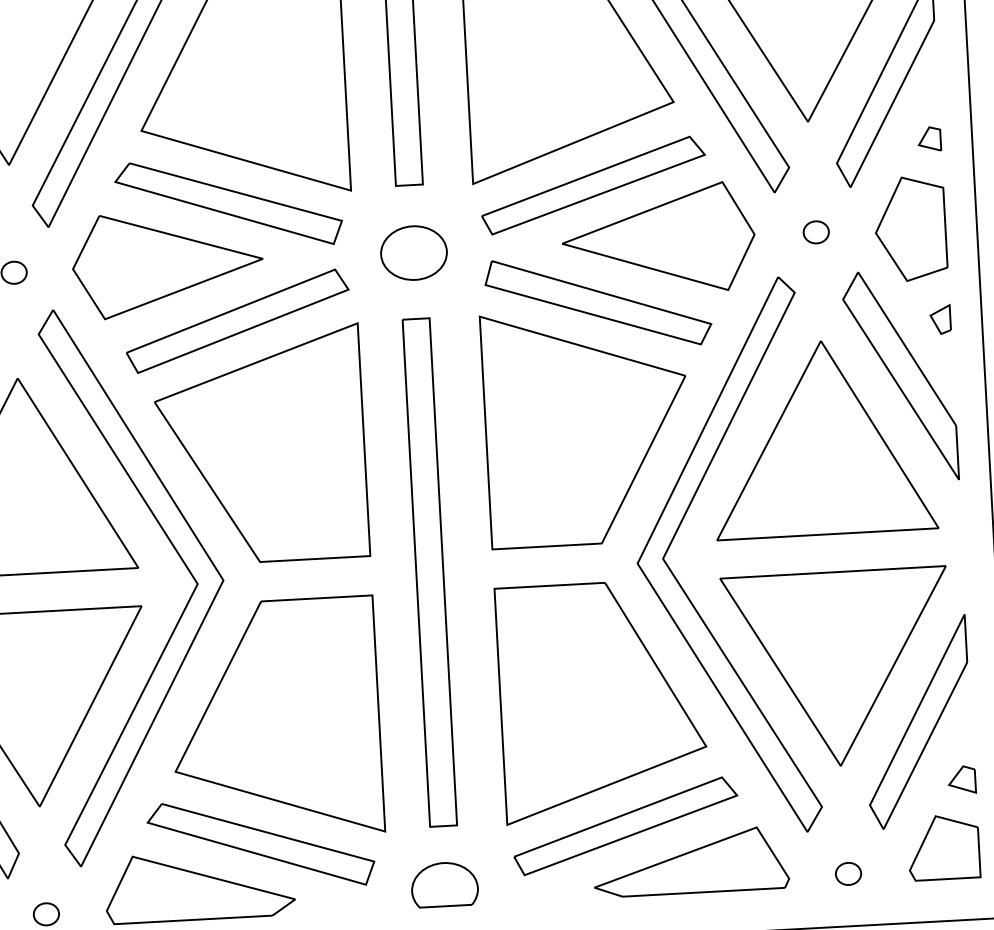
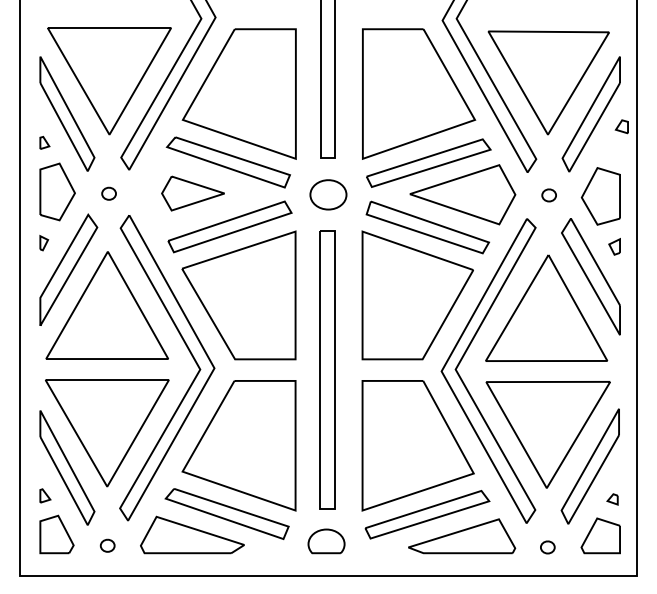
part: (928, 138) -> (621, 126), moved
part: (166, 264) -> (192, 193), size x0.6
part: (961, 780) -> (612, 499), size x0.7

